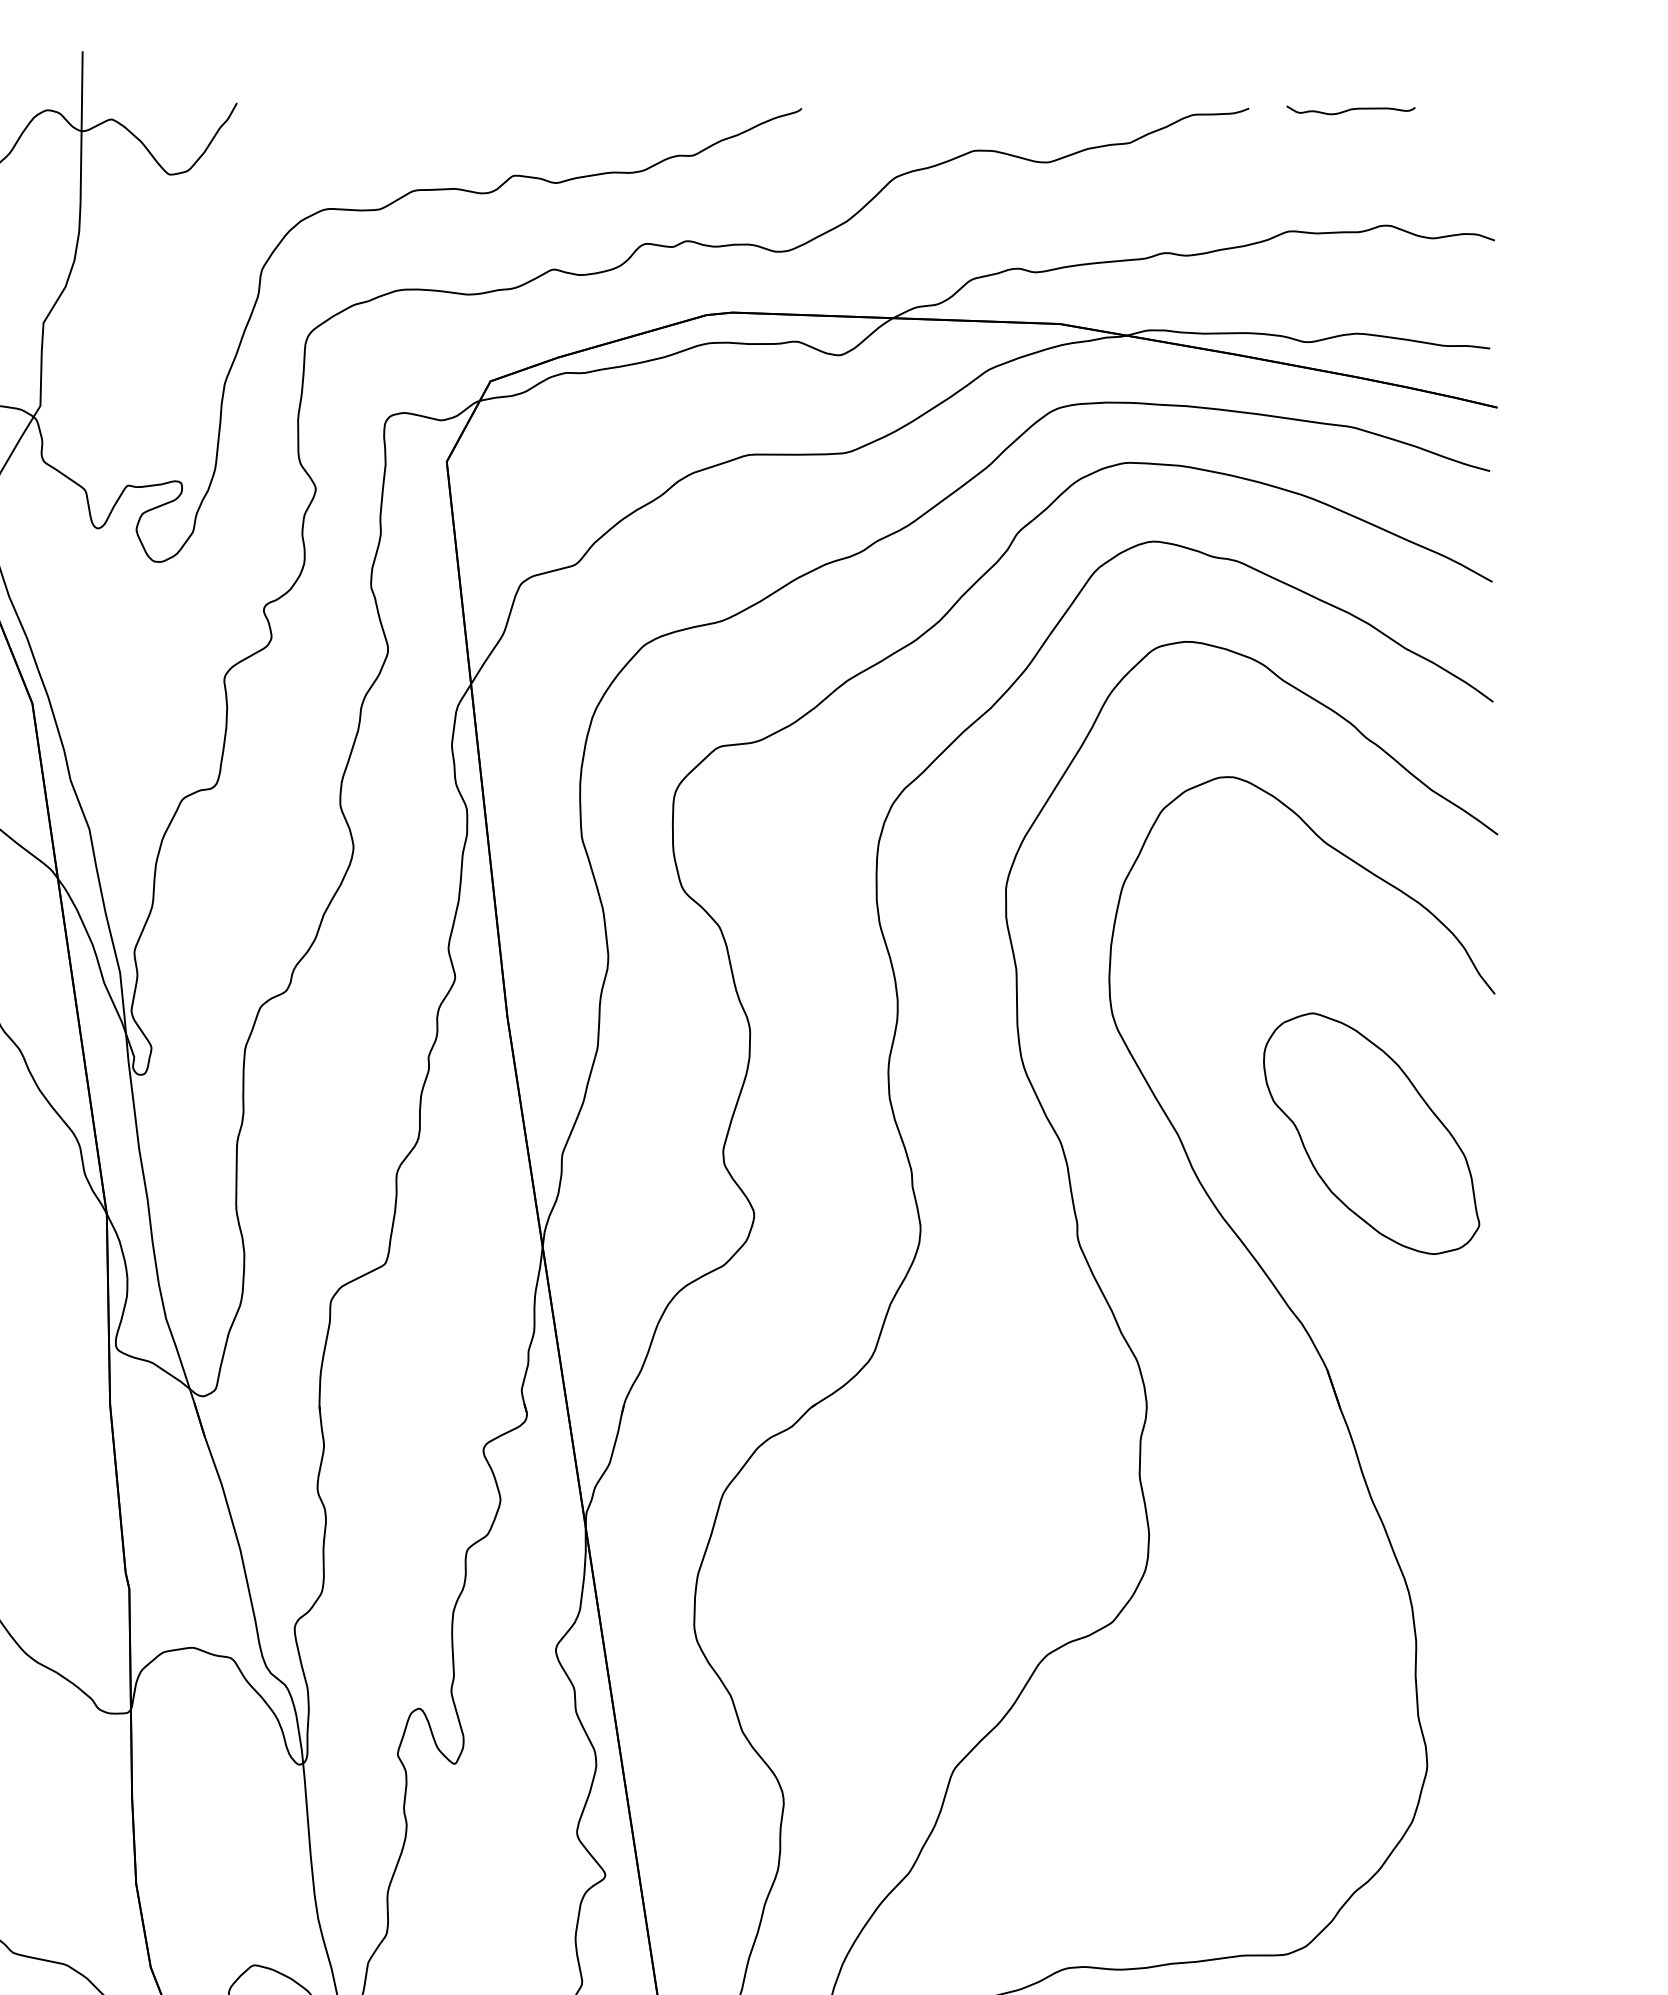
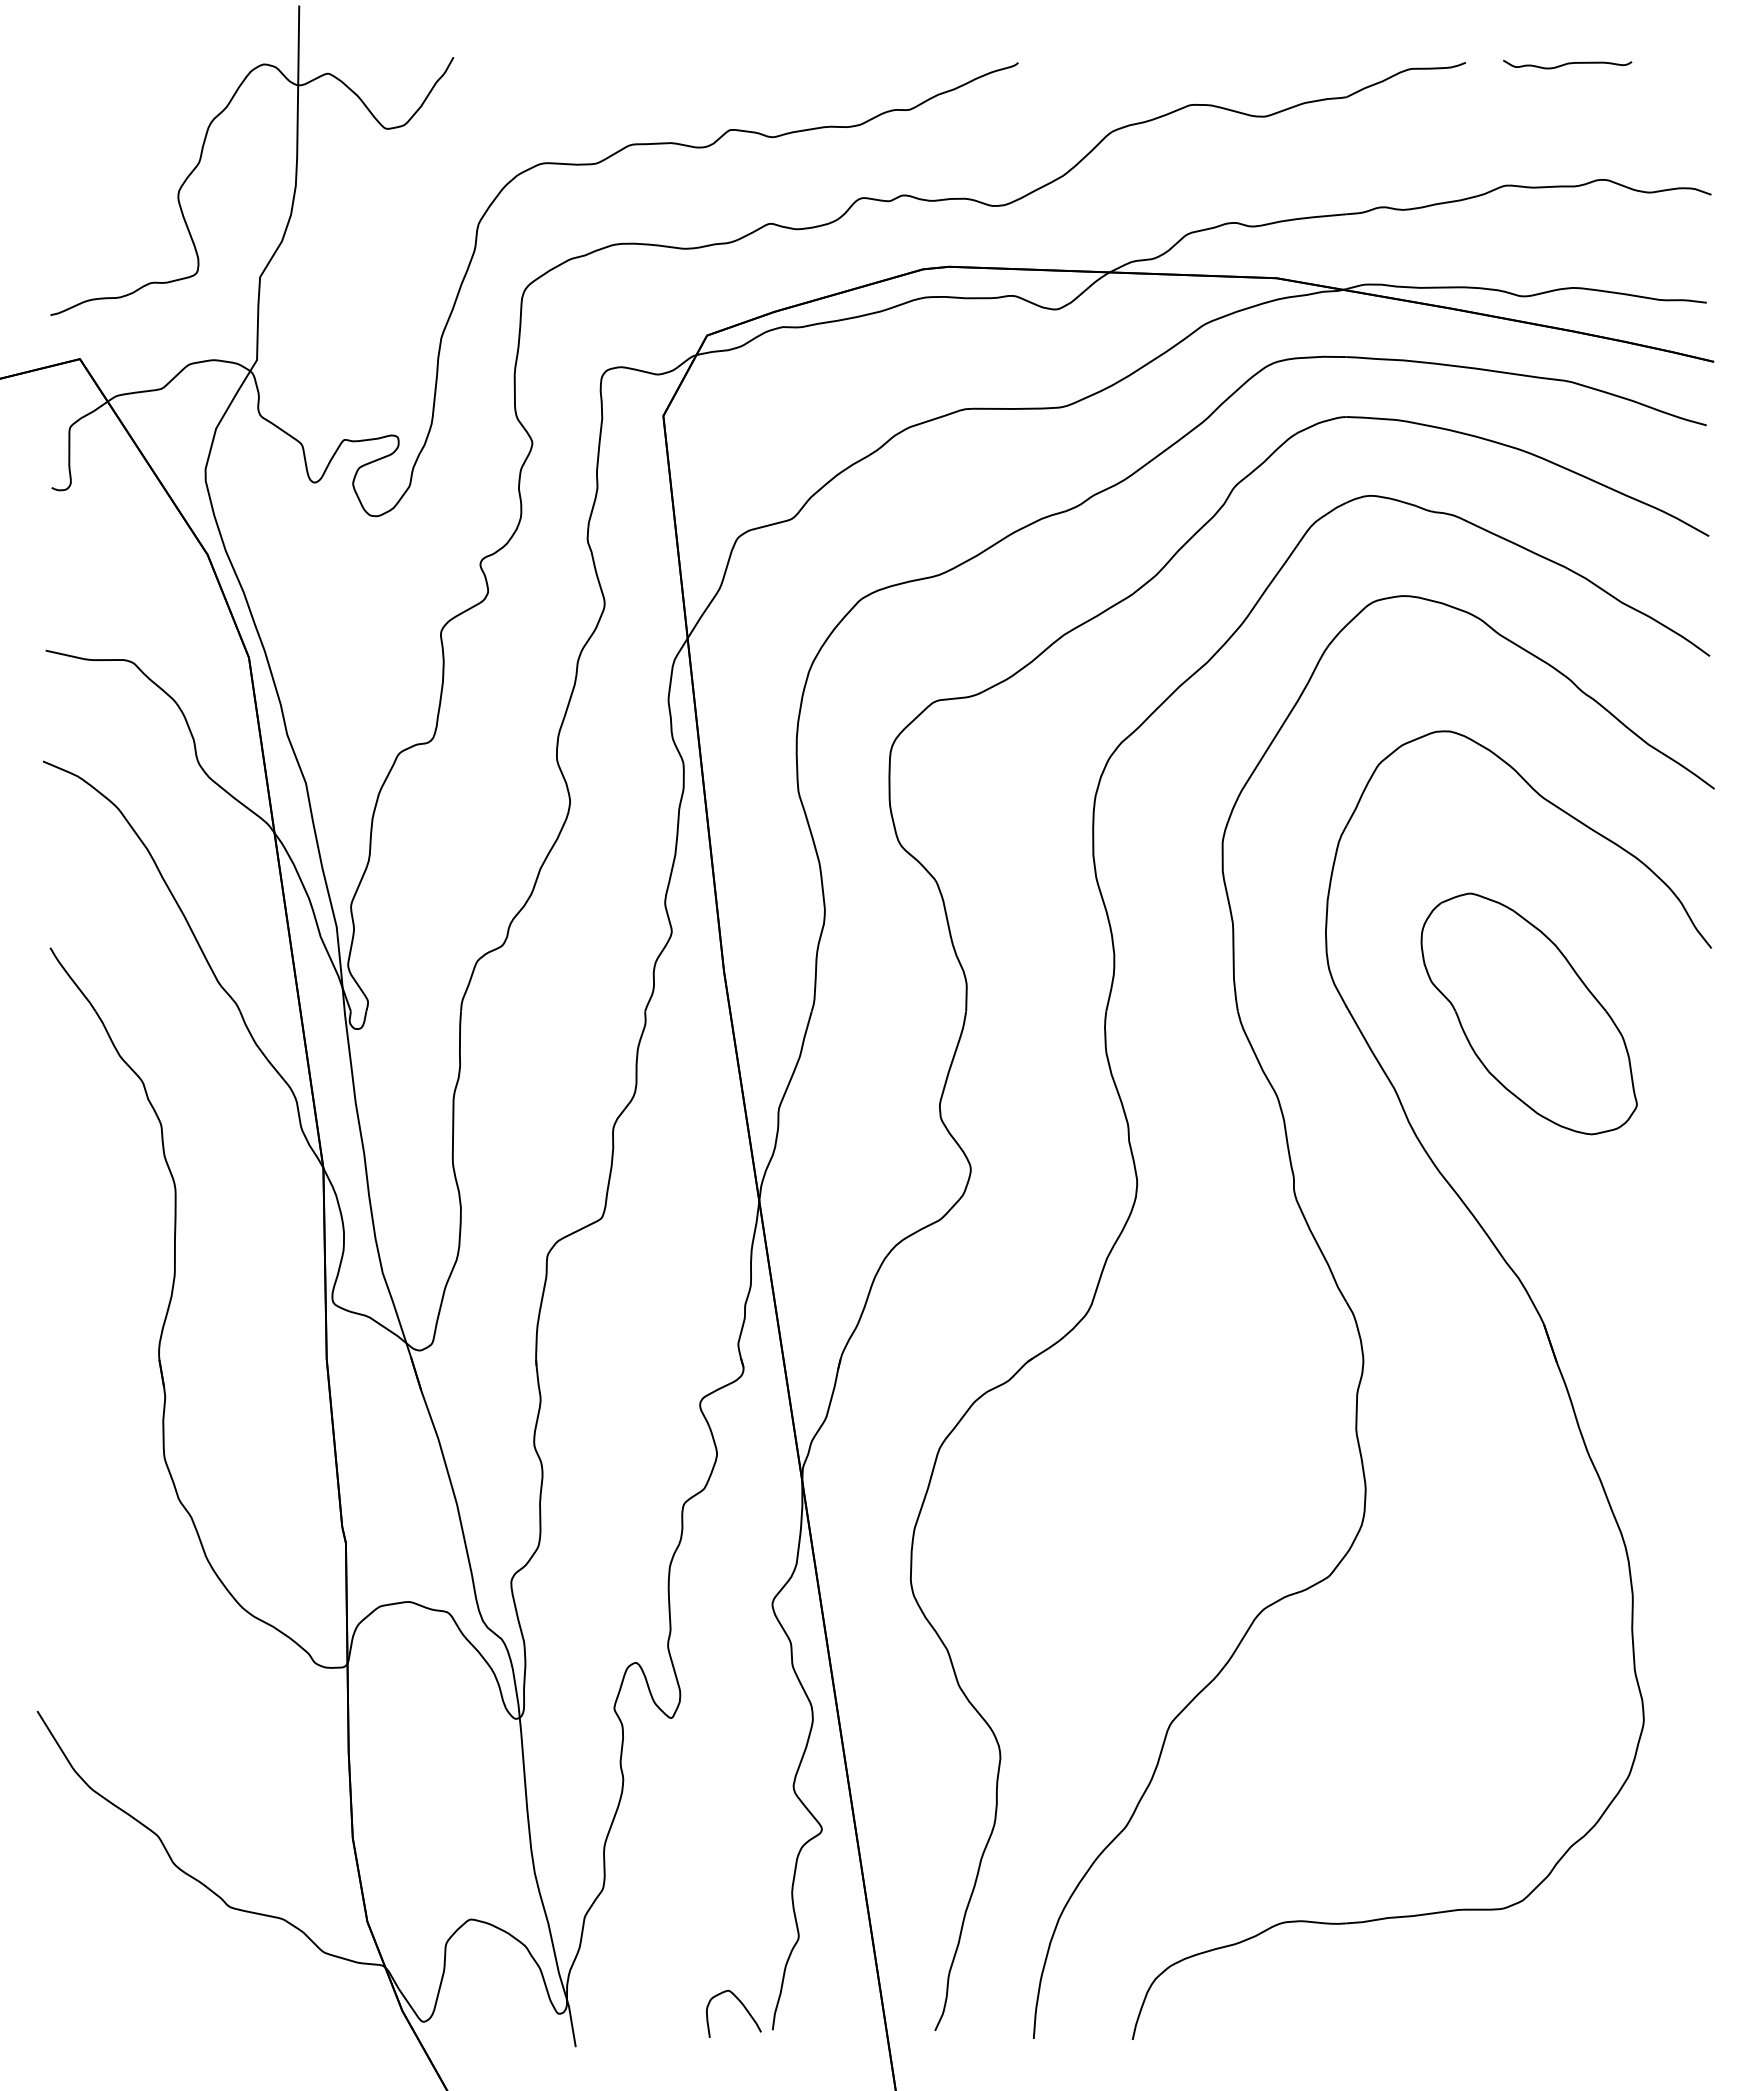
part: (1370, 1133) -> (1528, 1013), moved

